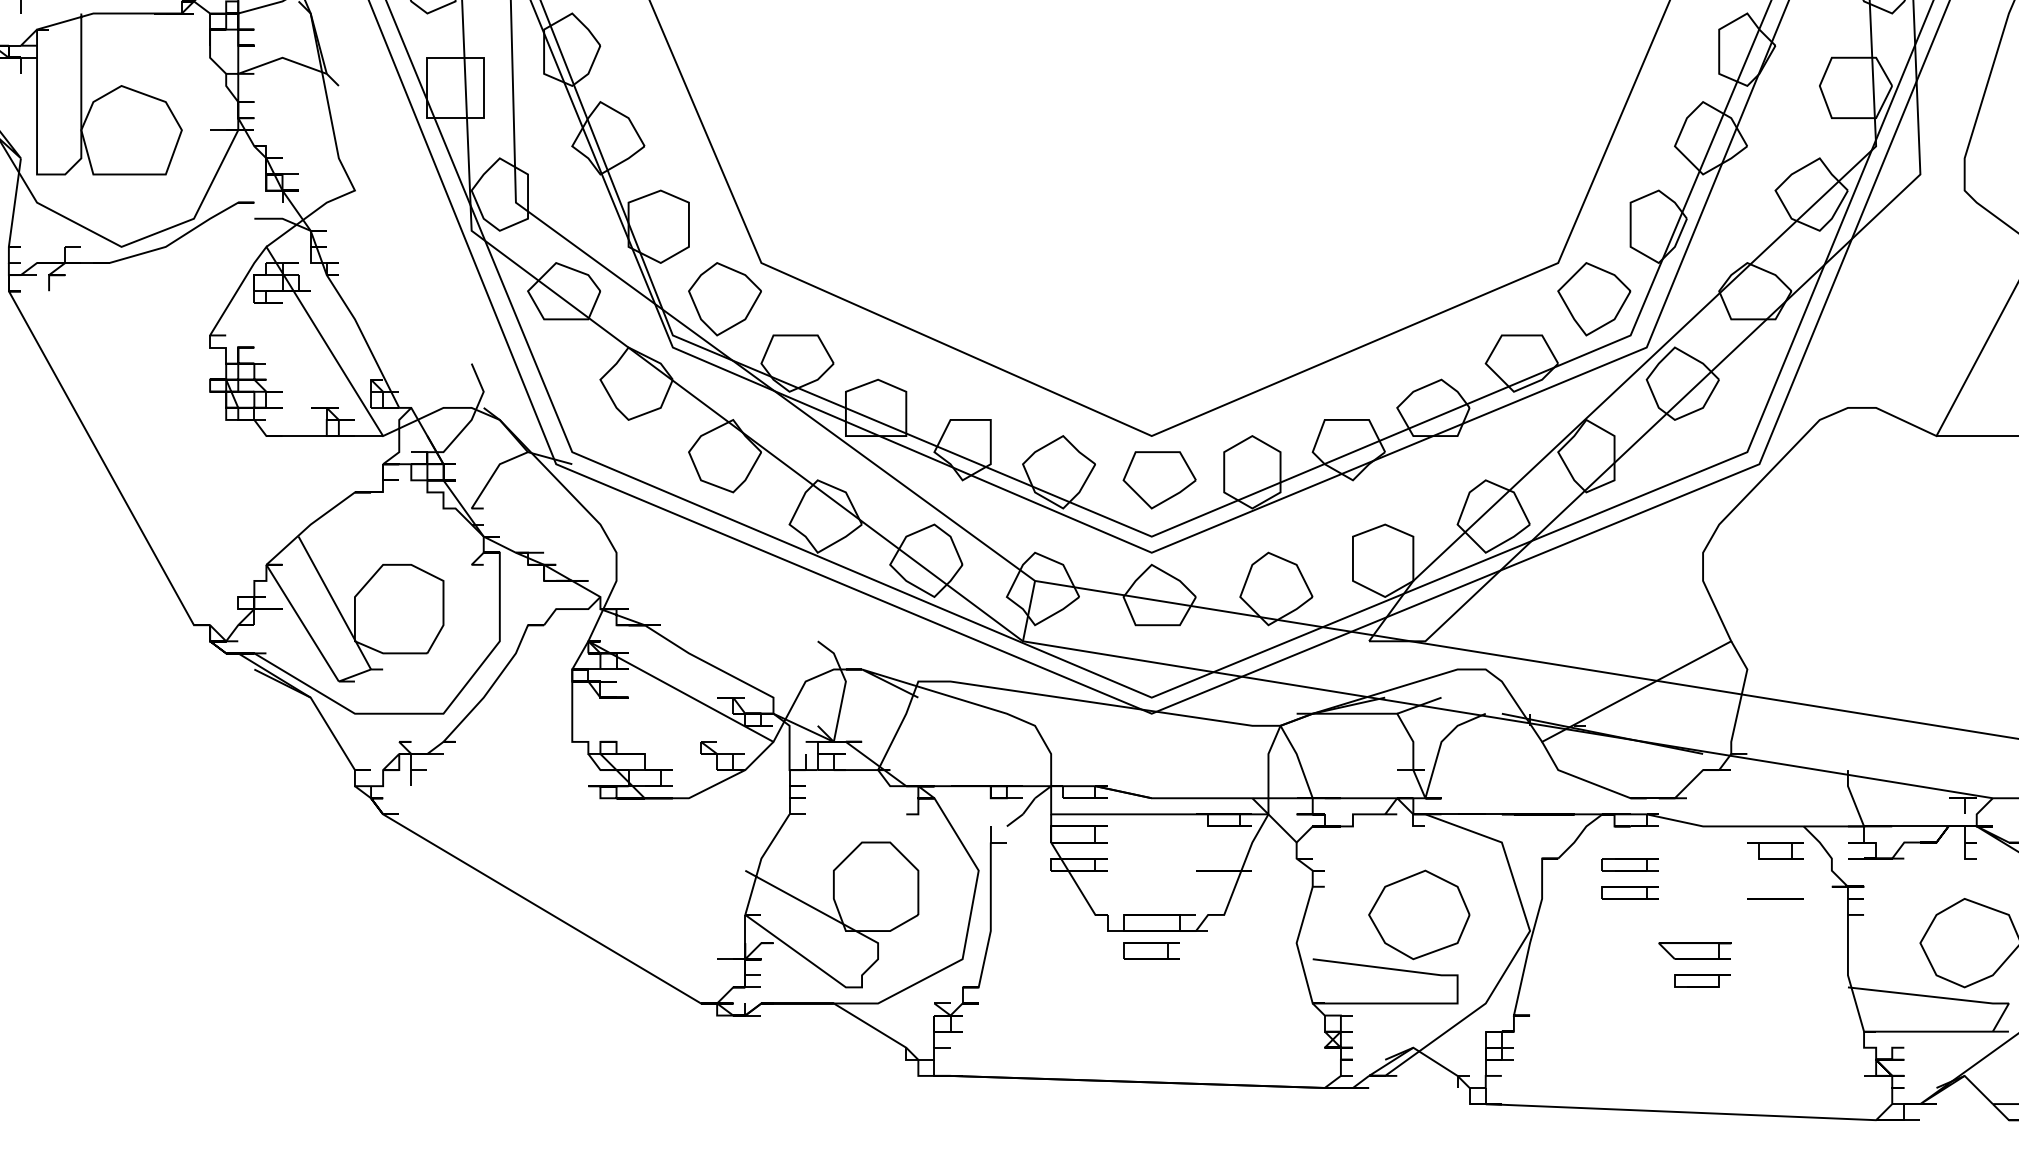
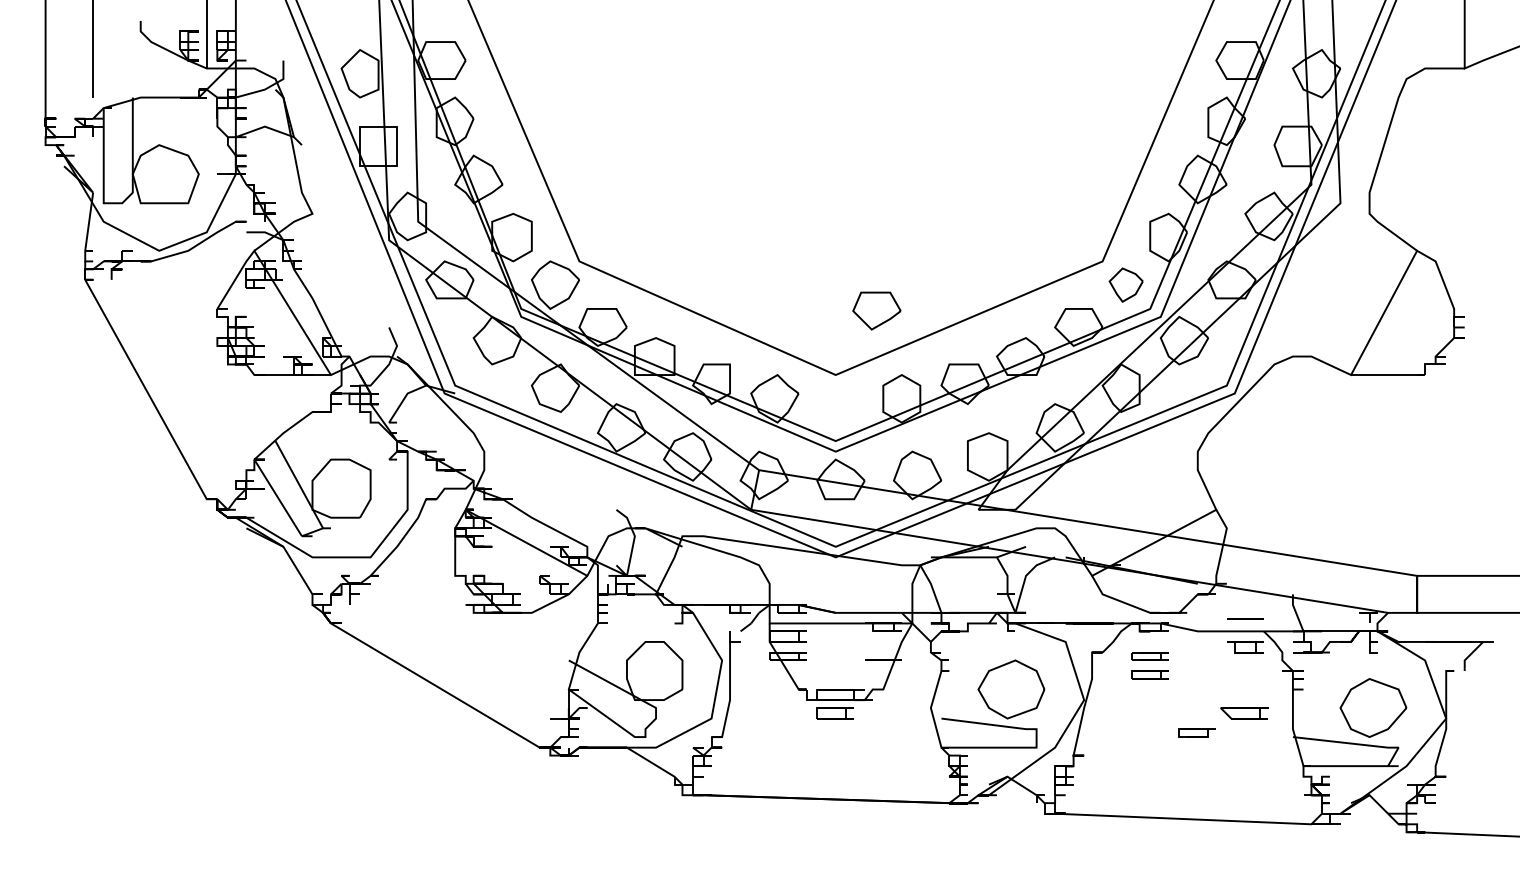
part: (1592, 298) -> (1125, 284), size x0.7
part: (1158, 479) -> (876, 310), moved
line: (1775, 898) -> (1245, 618), moved
part: (1695, 951) -> (1244, 713), moved

